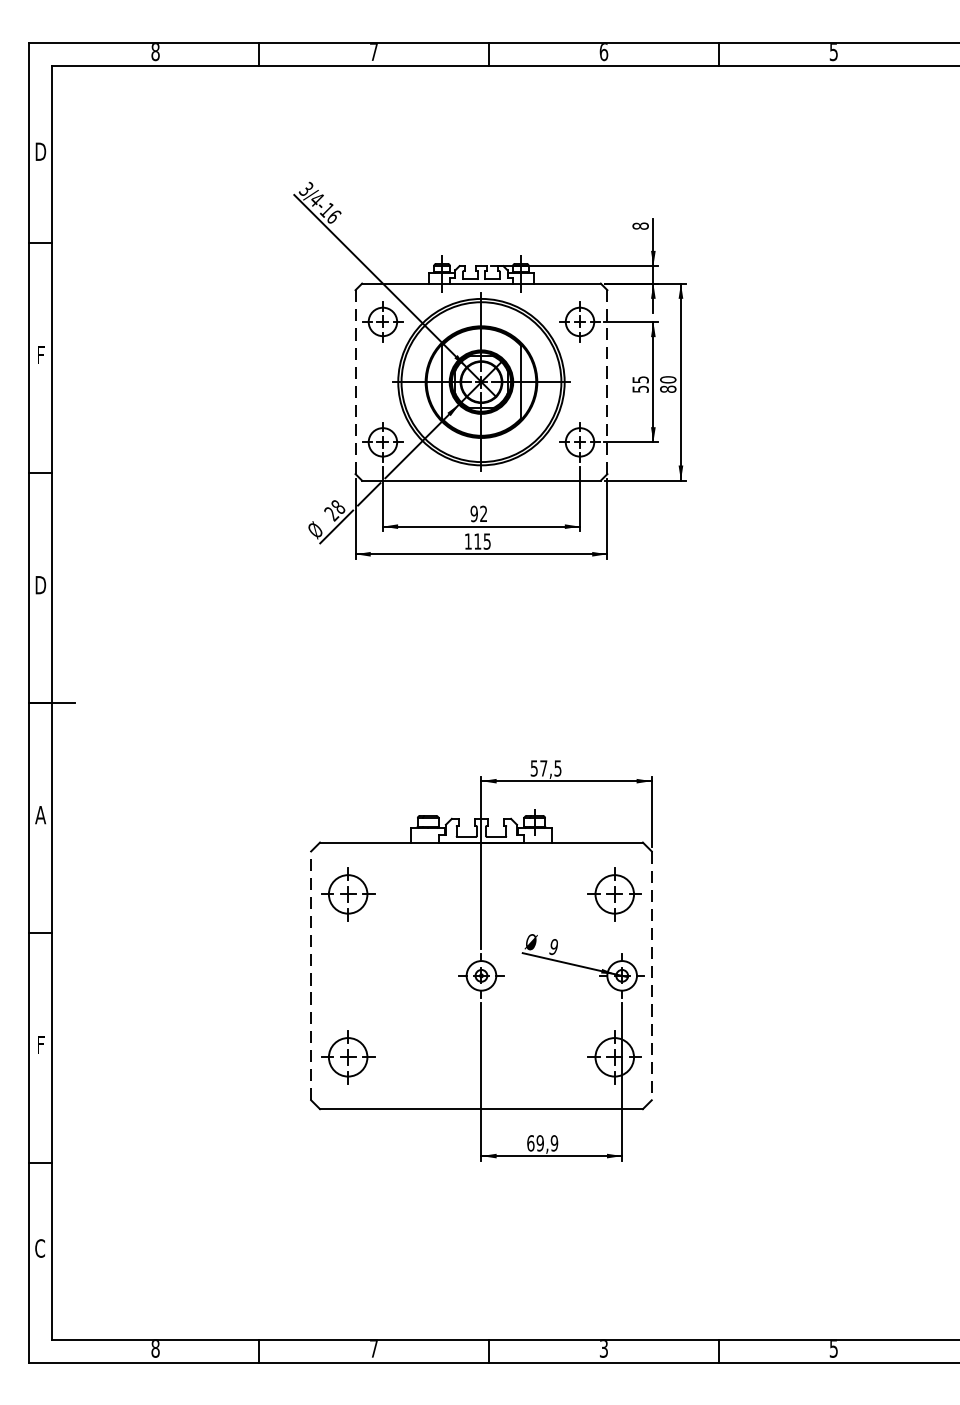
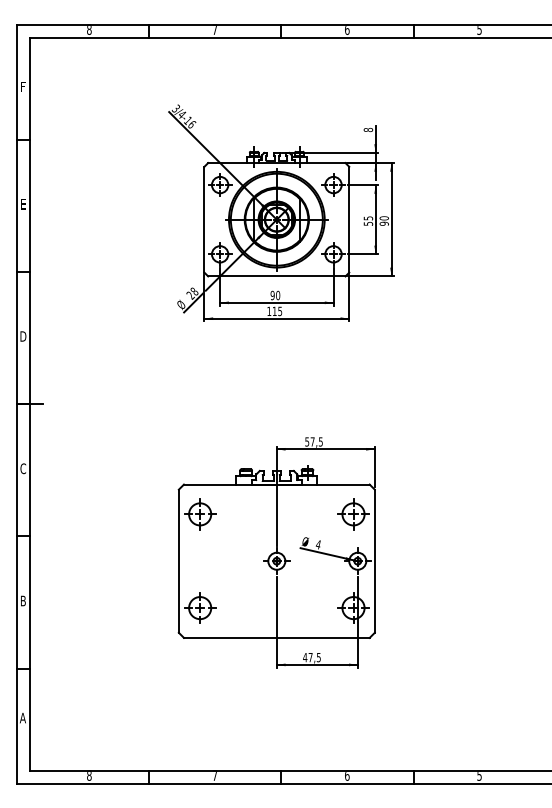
text: (41, 152) -> (23, 87), D -> F
text: (41, 355) -> (23, 204), F -> E
line: (355, 381) -> (204, 219), dashed -> solid
line: (607, 381) -> (349, 219), dashed -> solid
text: (668, 388) -> (384, 223), 80 -> 90
text: (484, 513) -> (278, 295), 92 -> 90
text: (41, 814) -> (23, 468), A -> C
text: (552, 946) -> (317, 544), 9 -> 4
line: (310, 976) -> (178, 561), dashed -> solid
line: (651, 976) -> (374, 561), dashed -> solid
text: (41, 1044) -> (23, 600), F -> B
text: (541, 1143) -> (311, 657), 69,9 -> 47,5
text: (39, 1247) -> (22, 717), C -> A
text: (604, 1350) -> (347, 776), 3 -> 6

